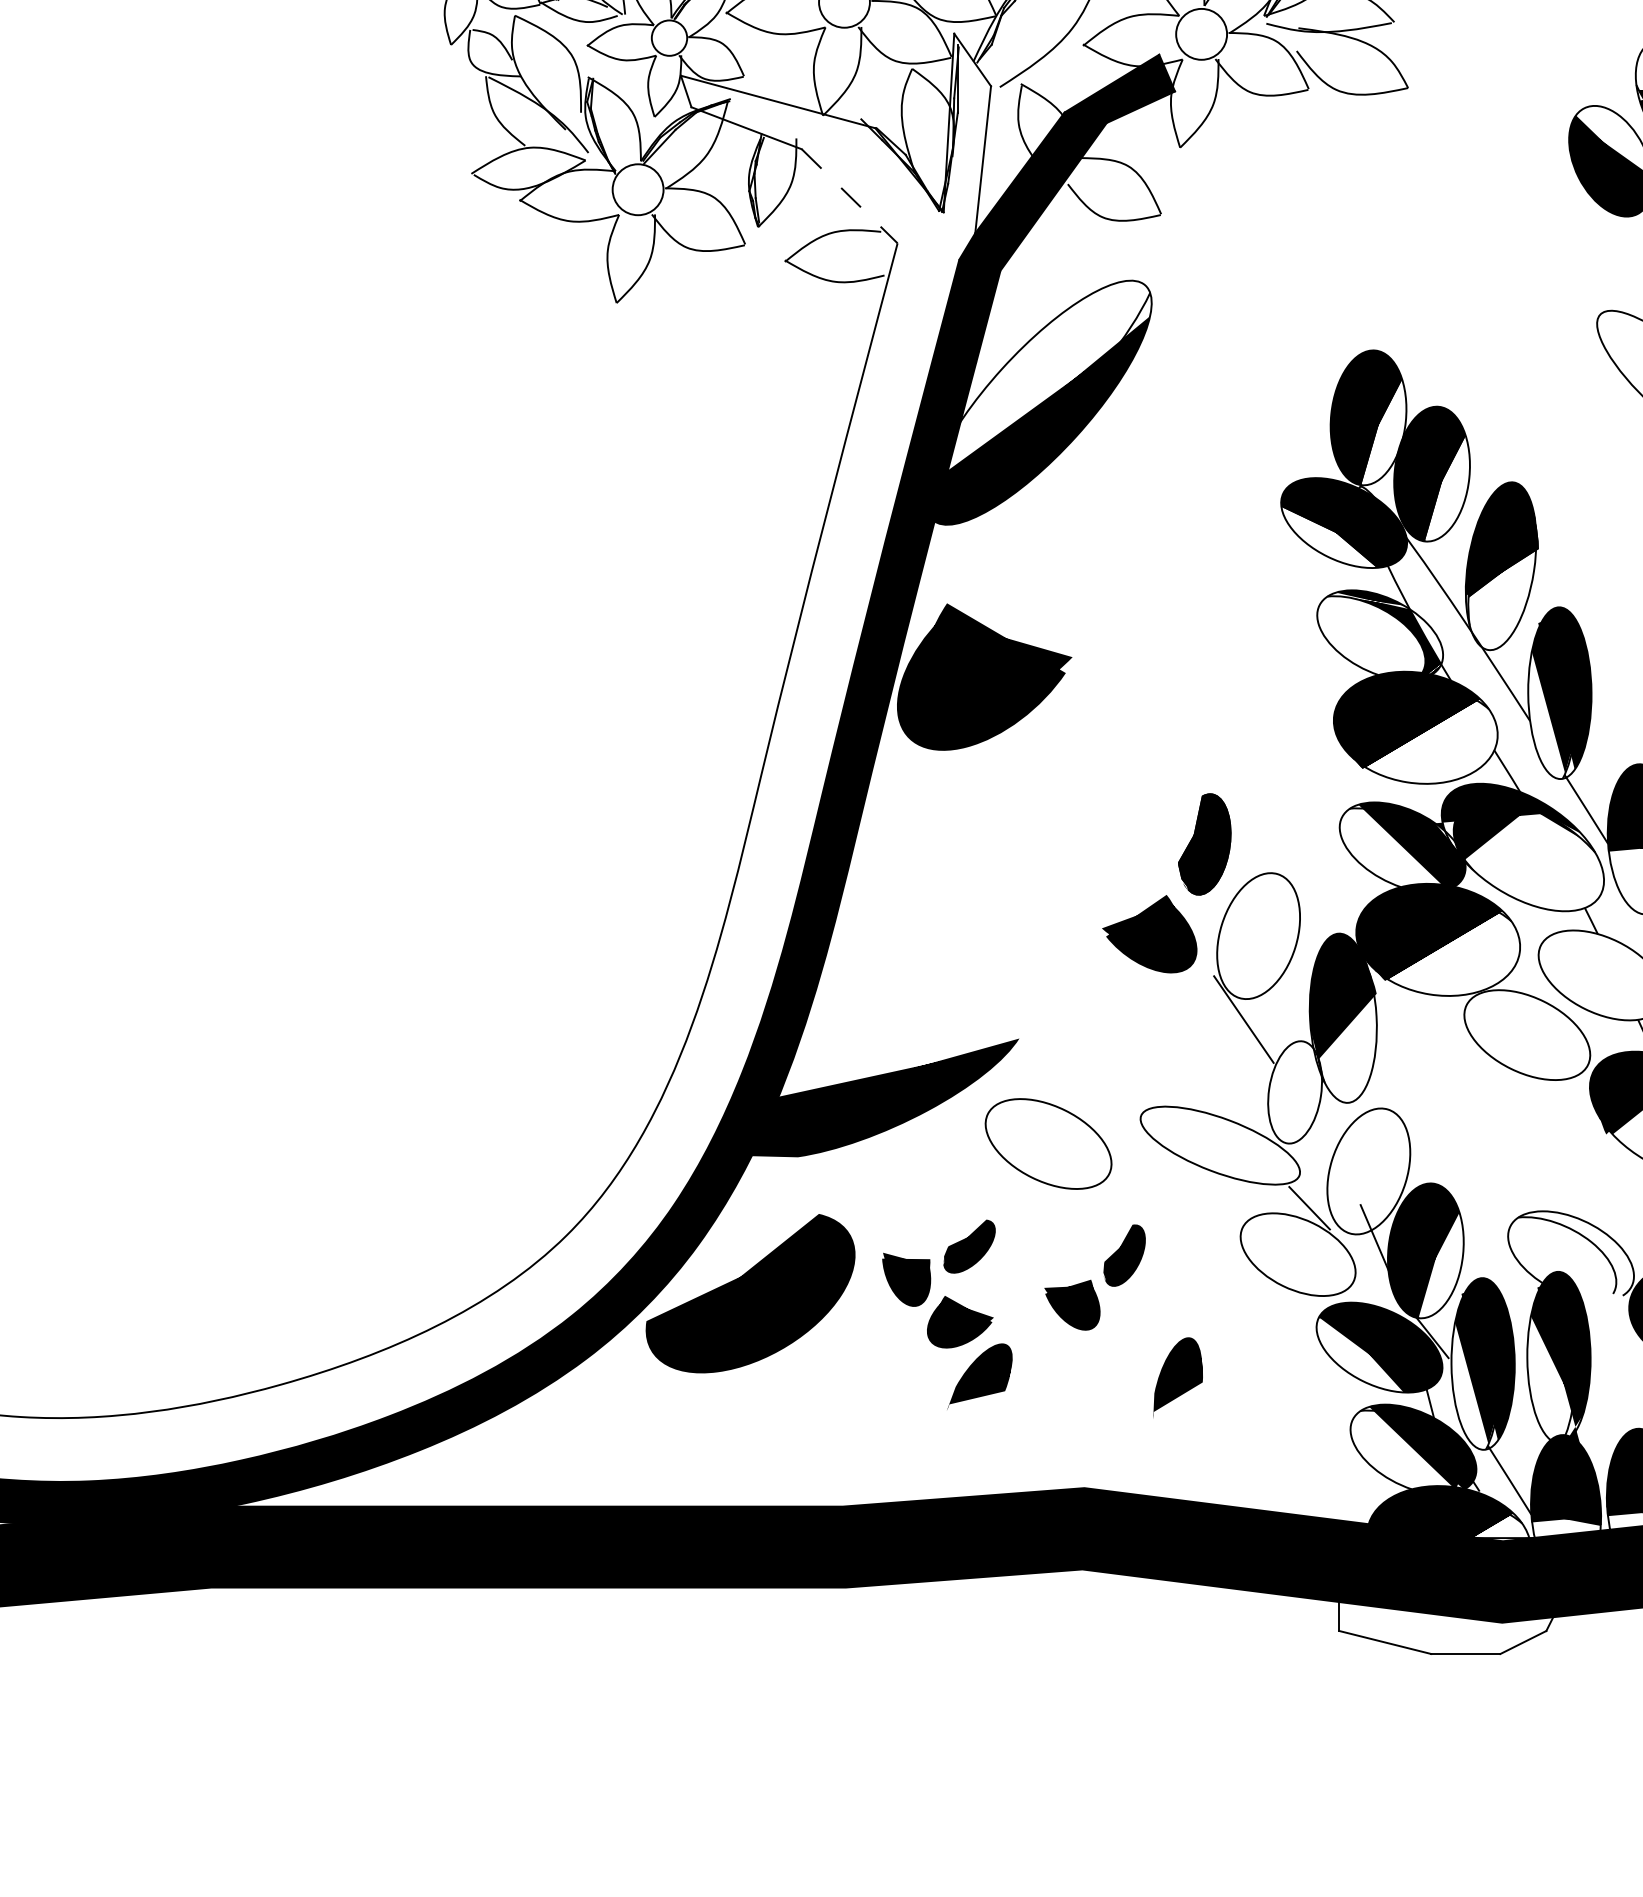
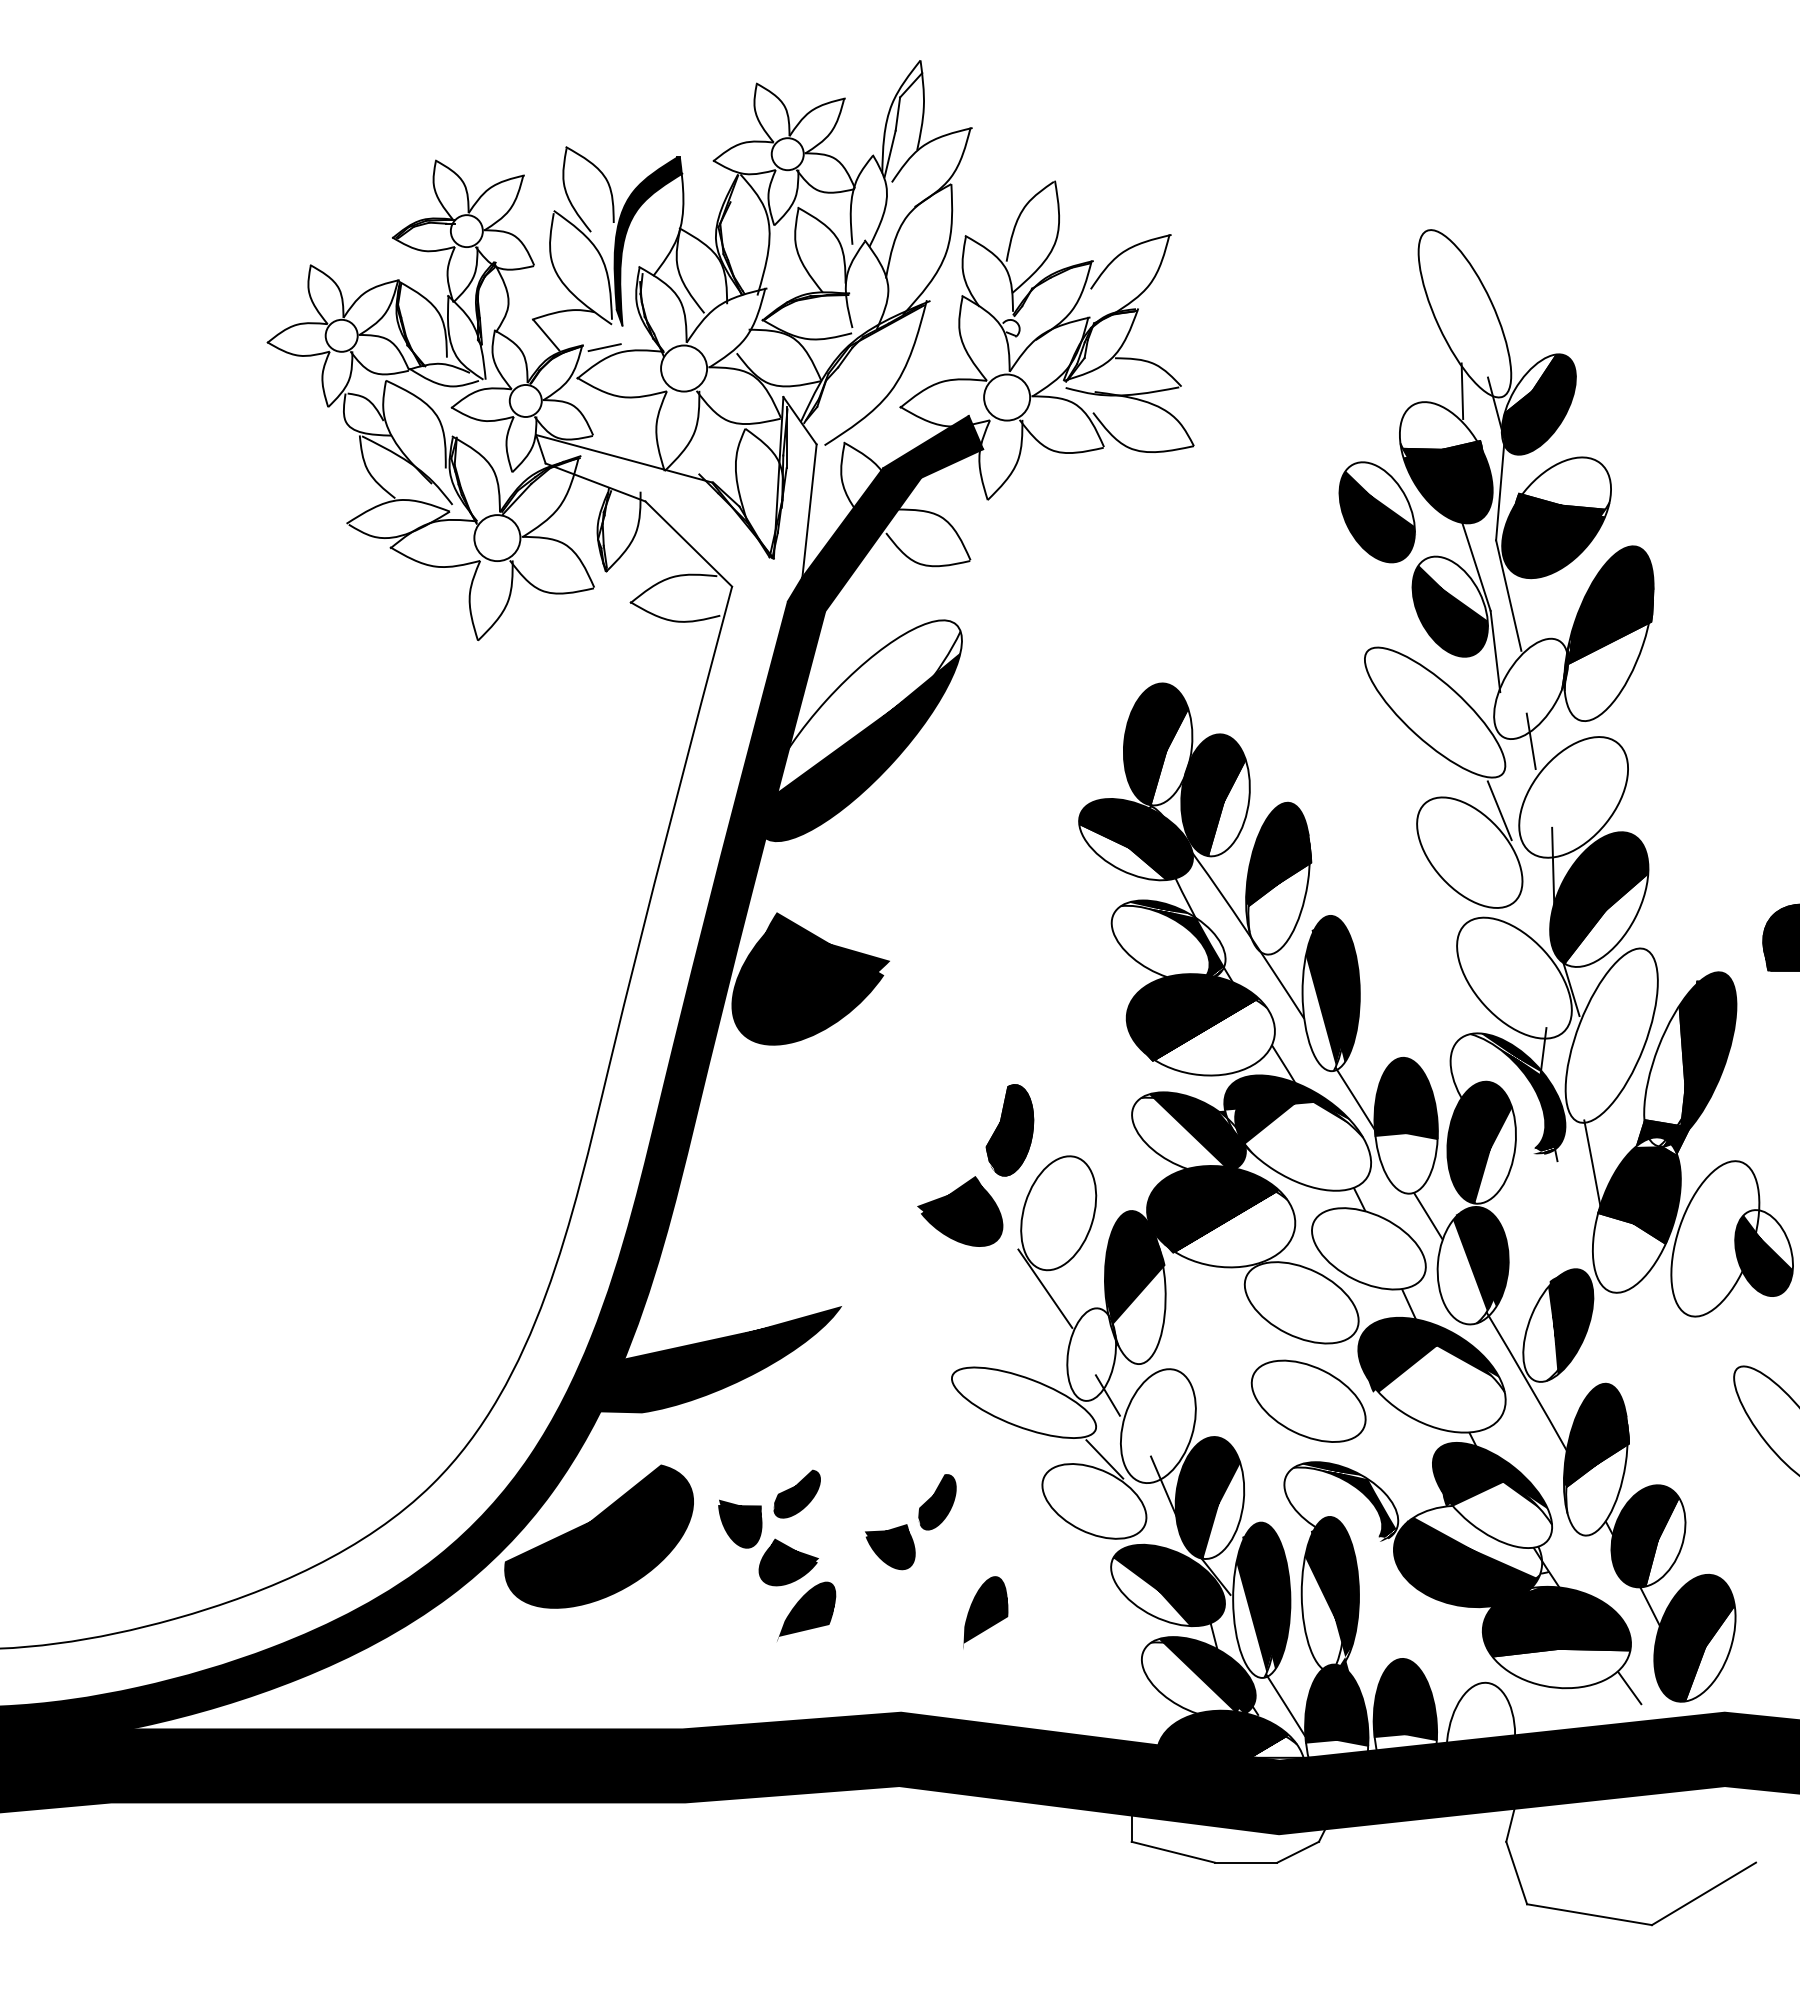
line: (849, 196) -> (688, 544), dashed -> solid
line: (1312, 1137) -> (1107, 1395), added
part: (1048, 1143) -> (1308, 1400), moved
fill: (1579, 1255) -> (1348, 1502), added

